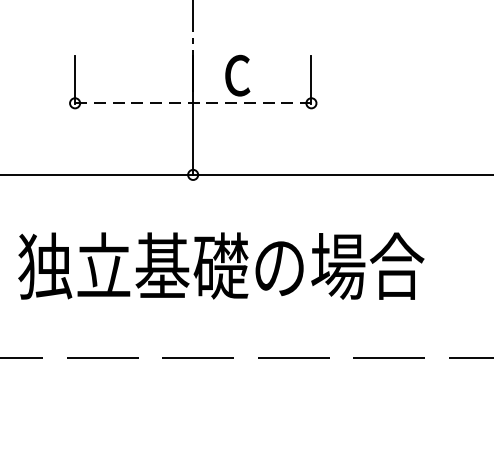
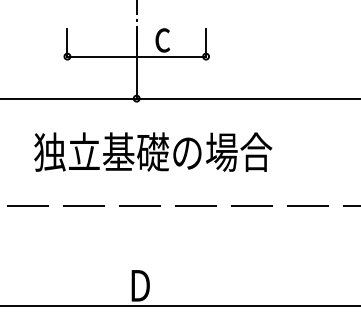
line: (194, 103) -> (137, 56), dashed -> solid

